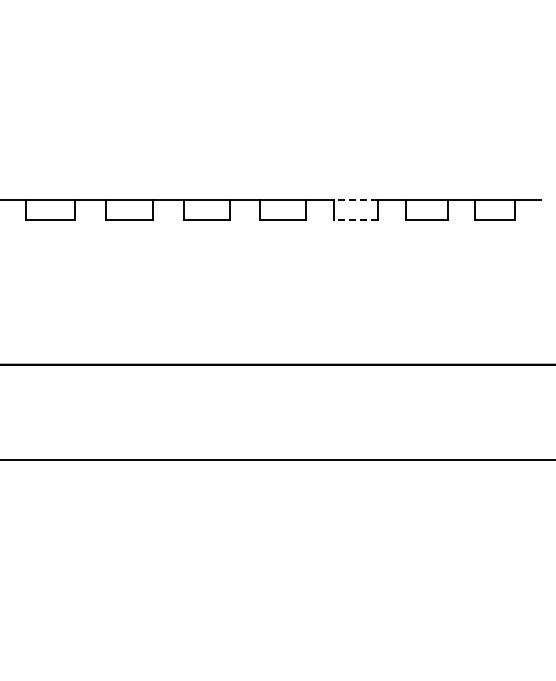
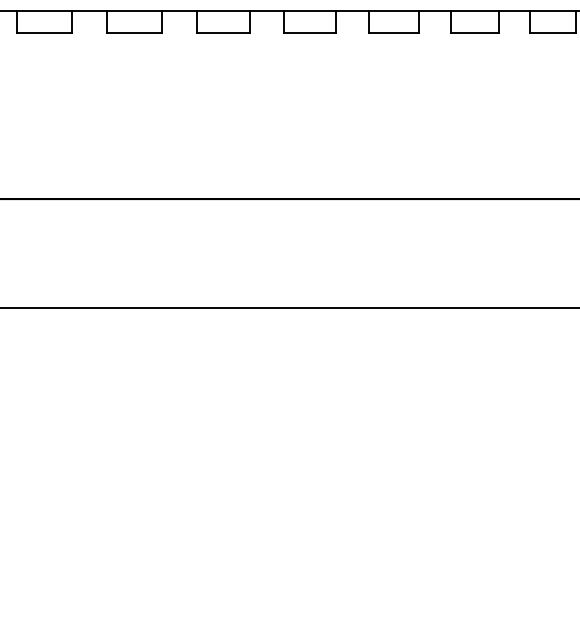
line: (355, 200) -> (393, 11), dashed -> solid
line: (355, 219) -> (393, 33), dashed -> solid

